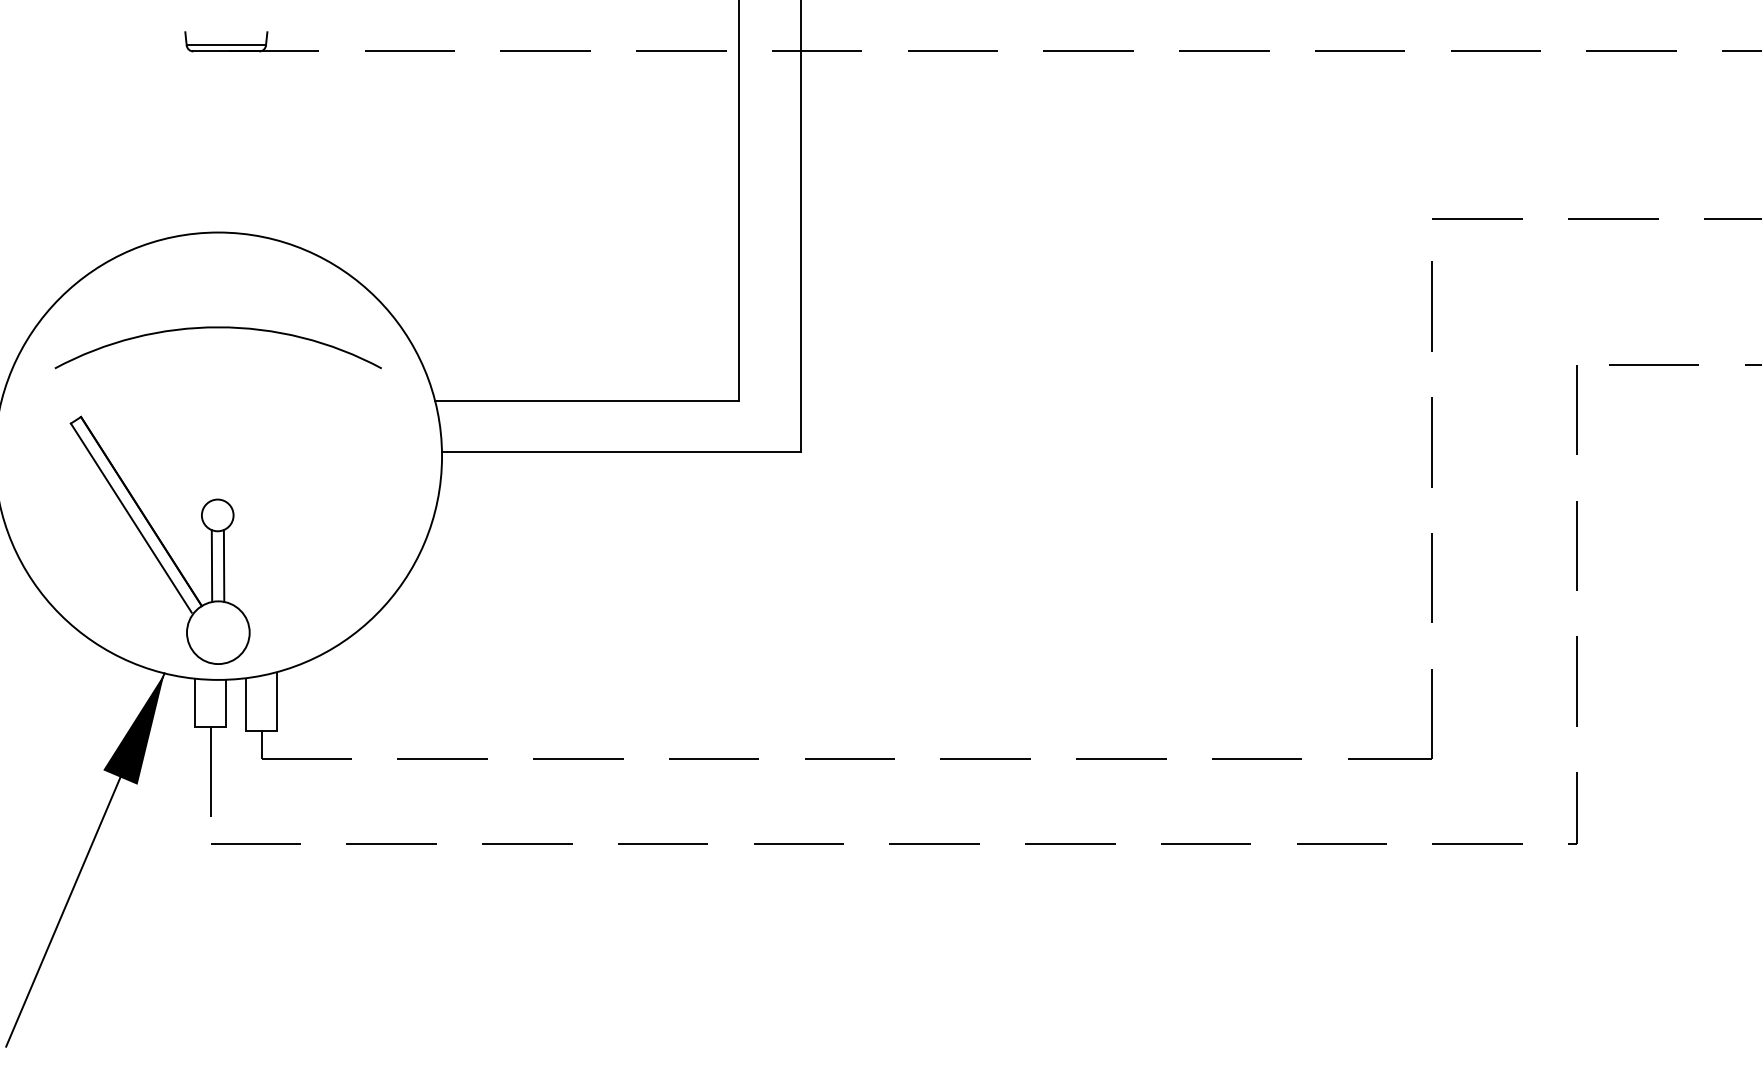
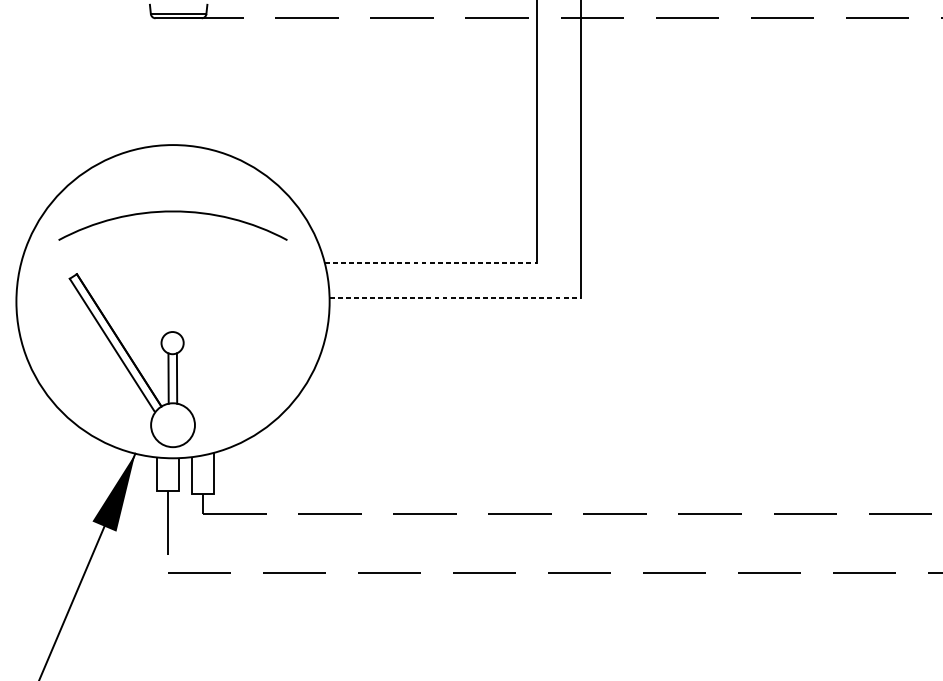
line: (586, 400) -> (430, 262), solid -> dashed
line: (621, 451) -> (455, 298), solid -> dashed

